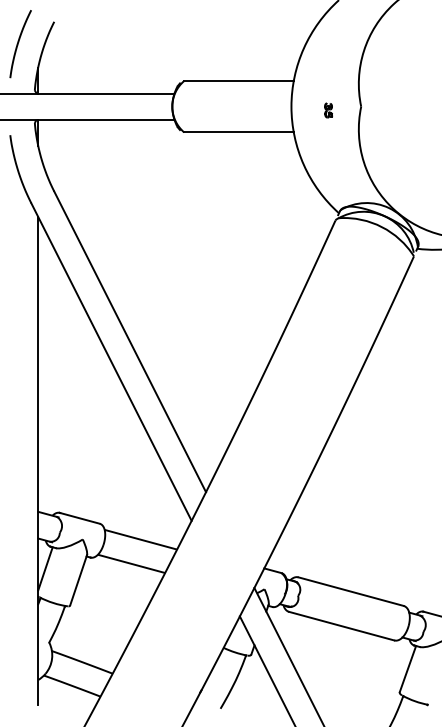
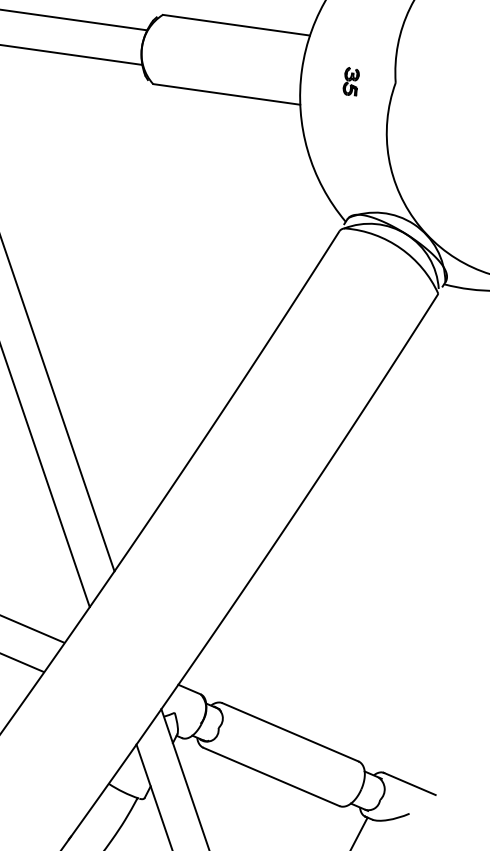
part: (328, 110) -> (351, 81), size x1.4

